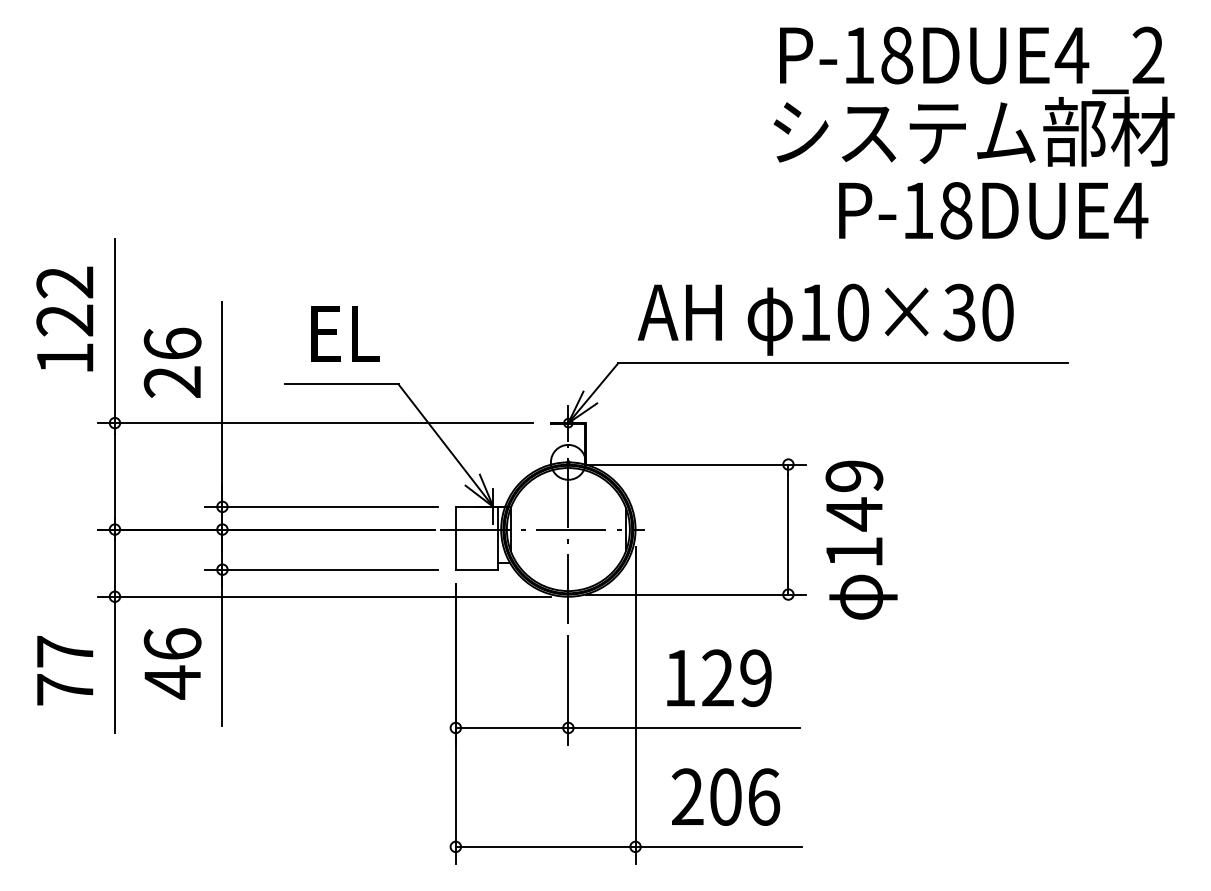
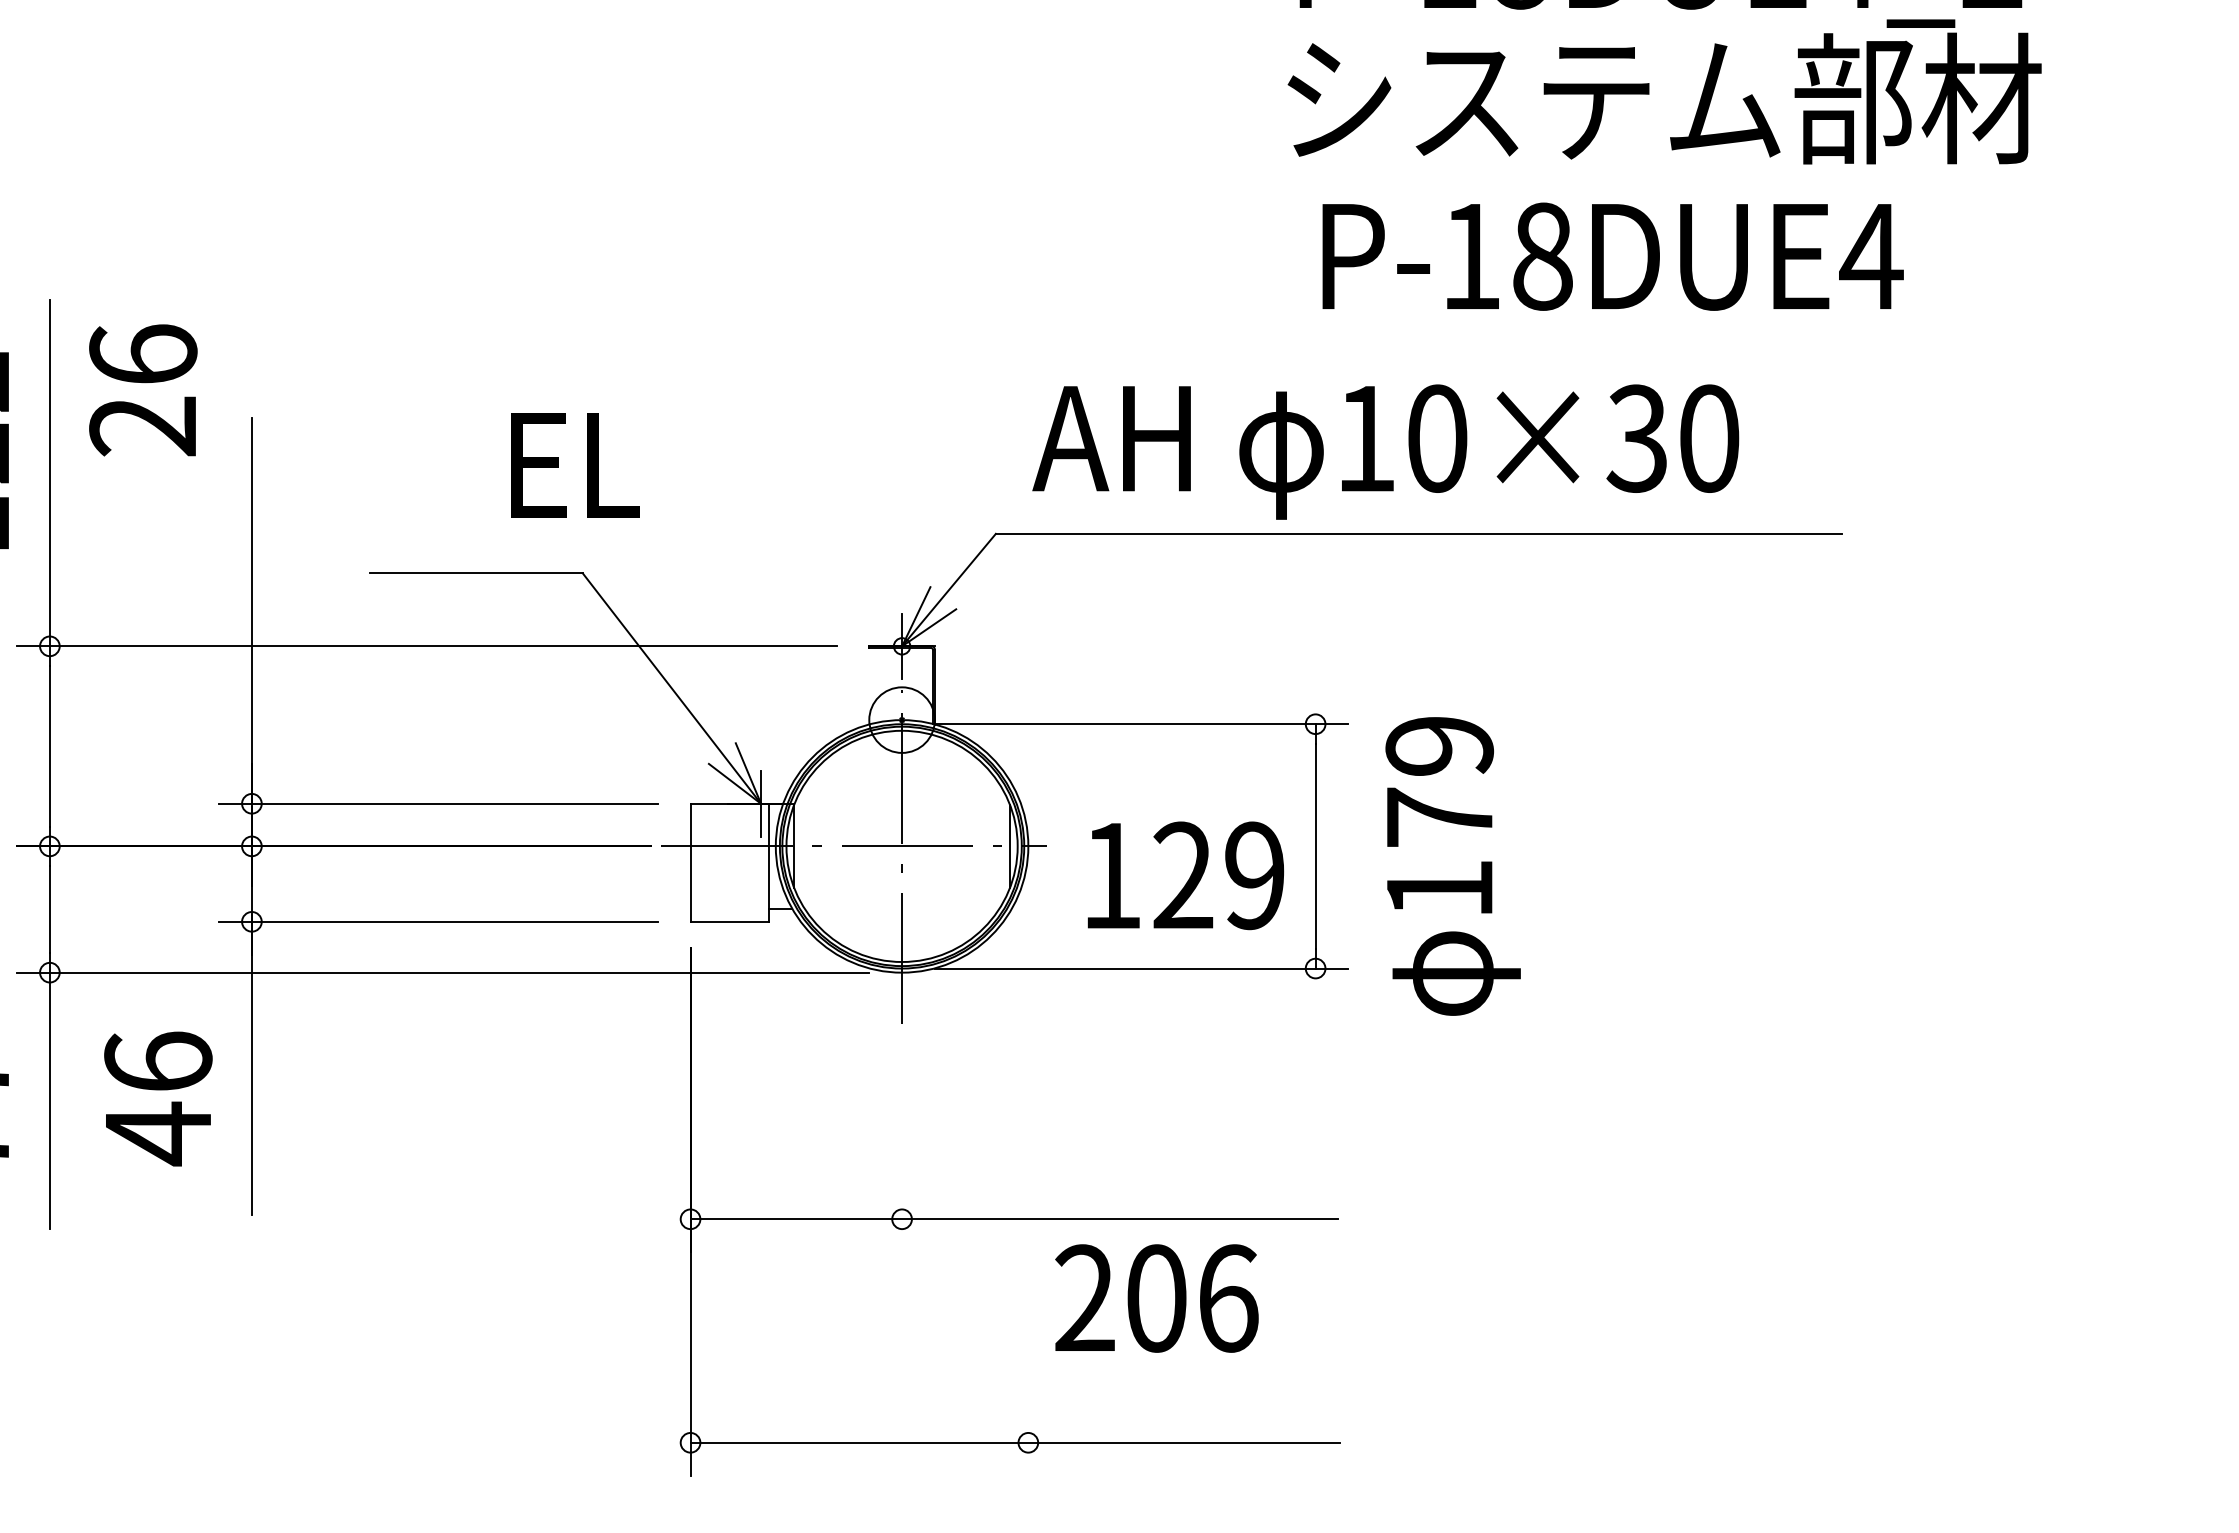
text: (993, 210) -> (1612, 256), moved
text: (345, 333) -> (575, 464), moved
text: (172, 362) -> (142, 389), moved
text: (854, 514) -> (1439, 818), 149 -> 179
text: (719, 678) -> (1186, 876), moved
line: (568, 690) -> (902, 1148), removed
line: (635, 705) -> (1028, 1177), removed
text: (726, 796) -> (1157, 1297), moved

